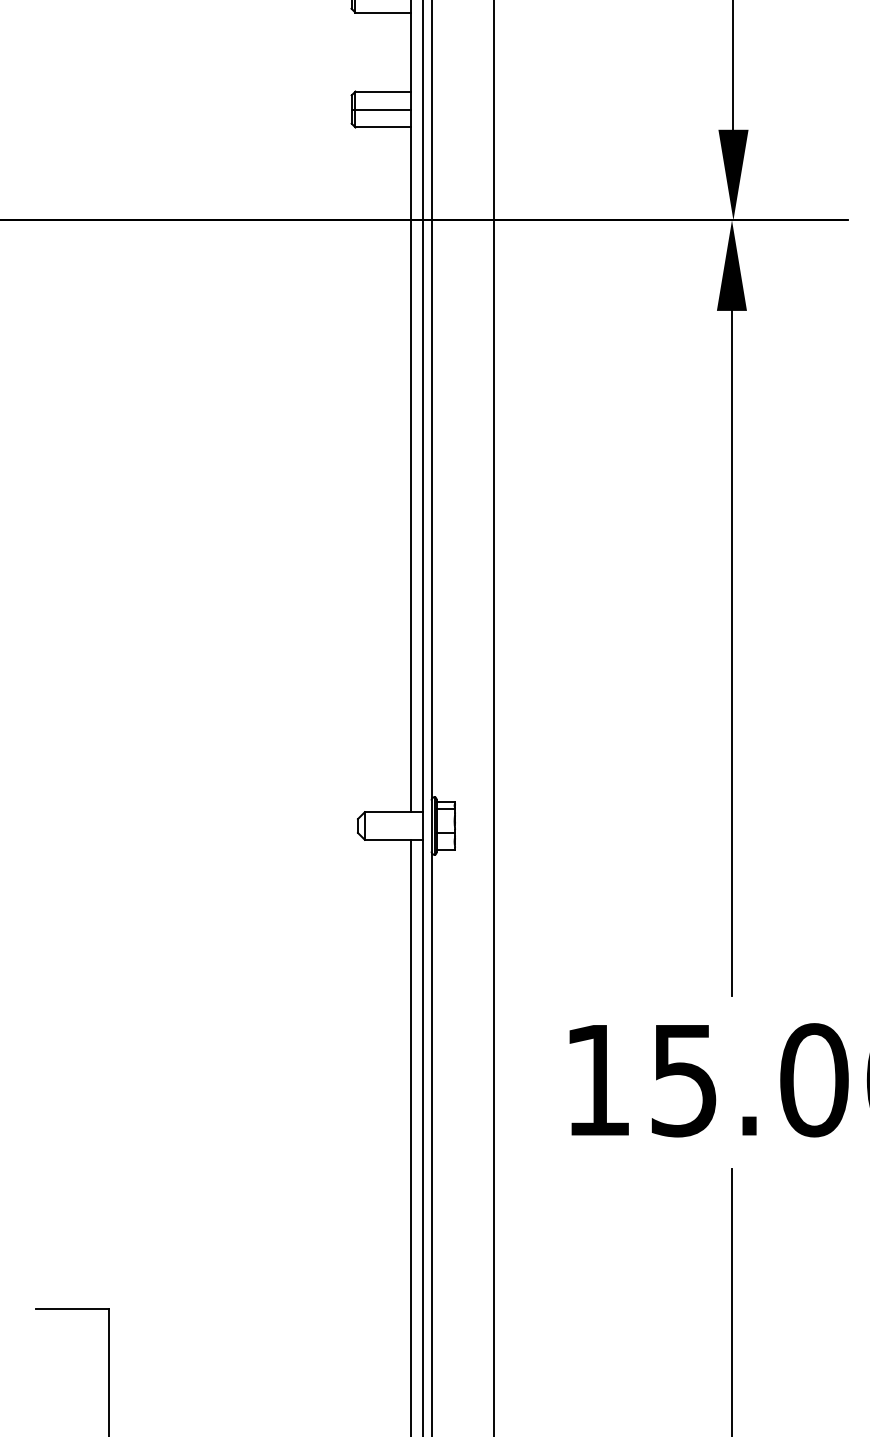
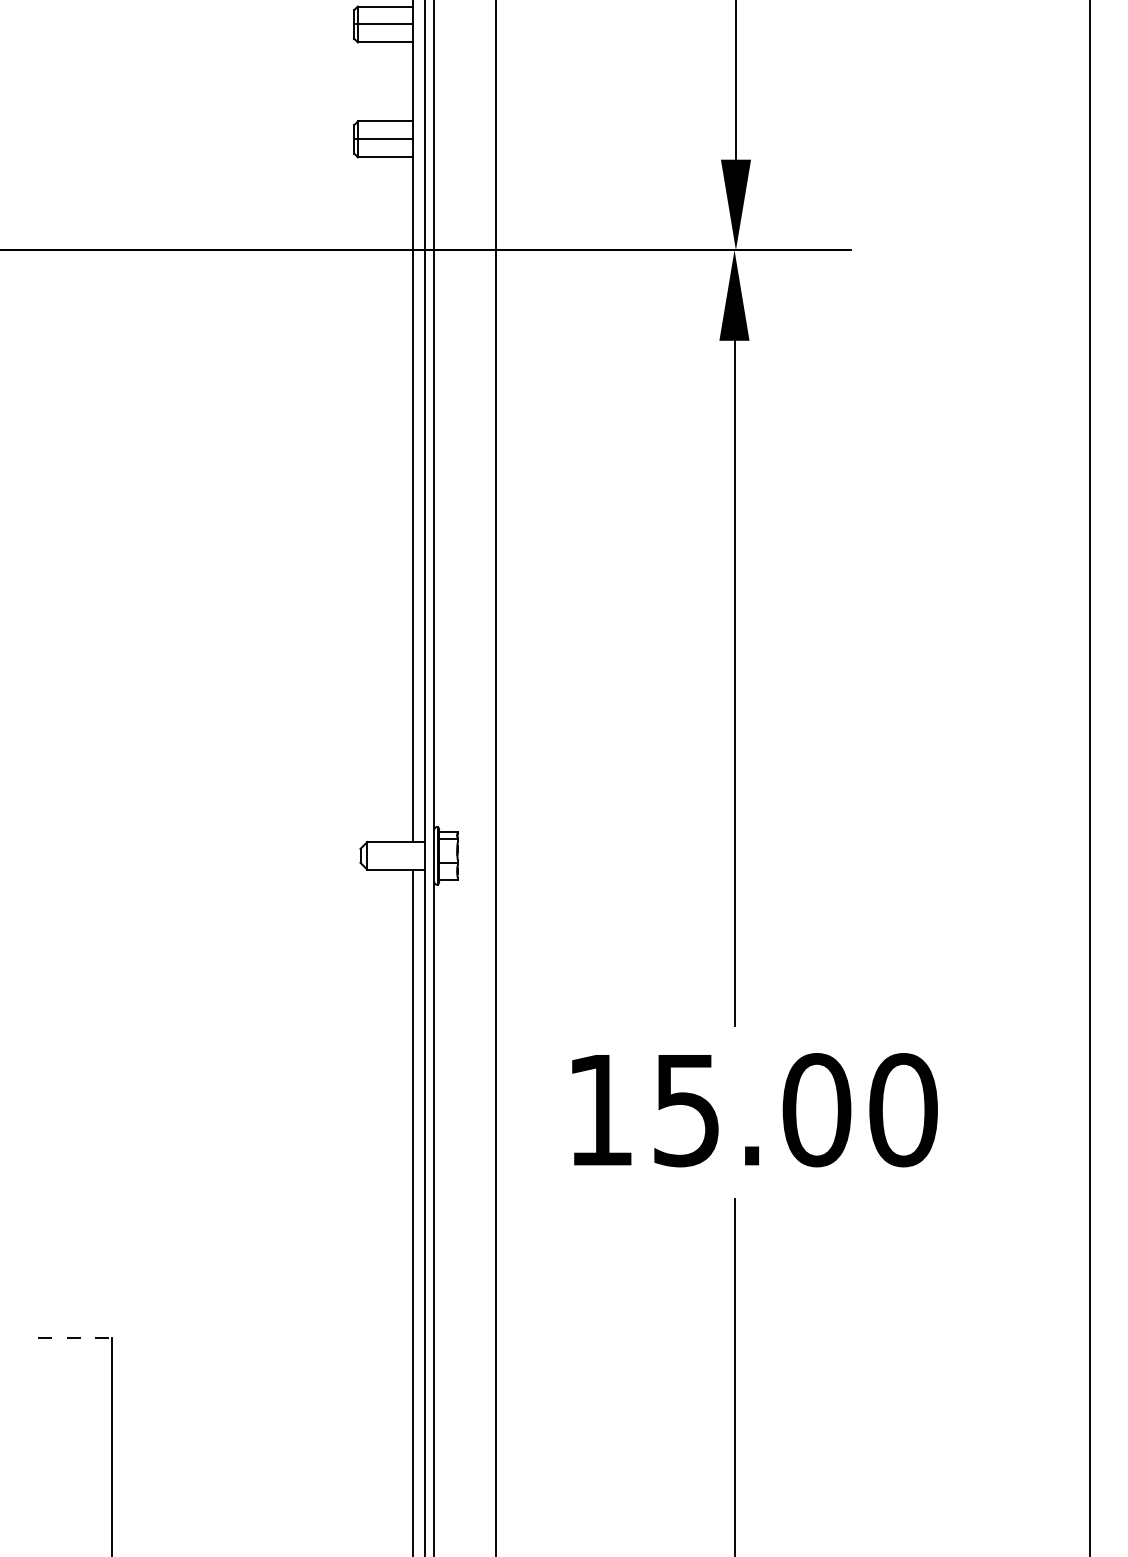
line: (72, 1308) -> (75, 1338), solid -> dashed

